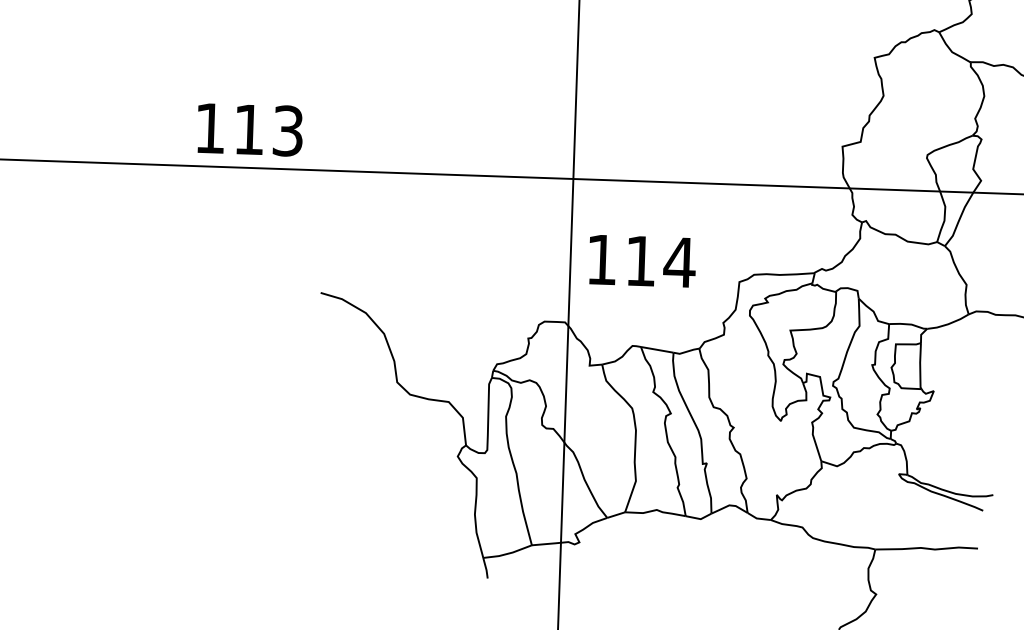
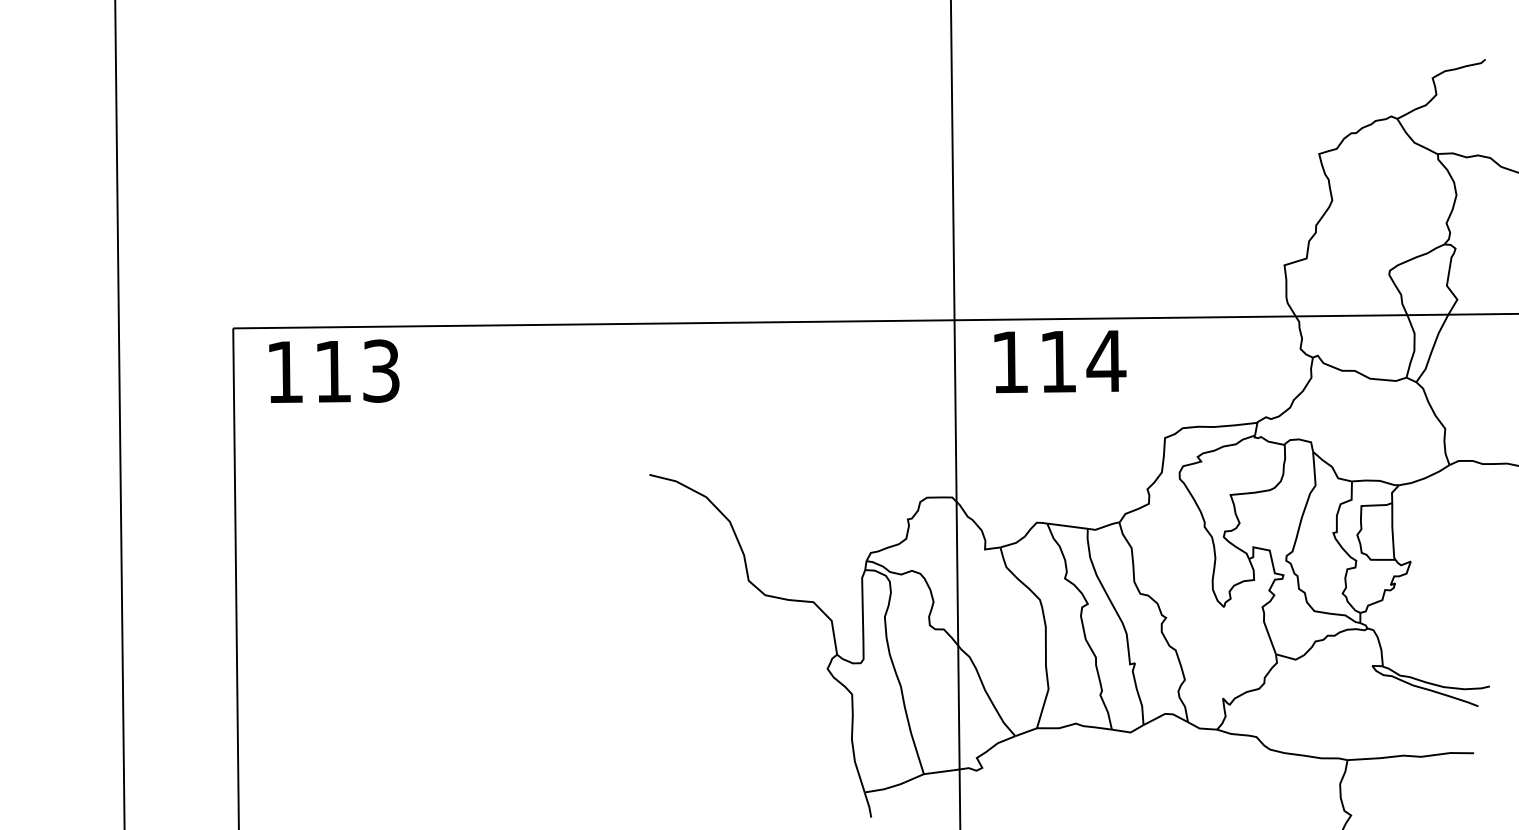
text: (250, 128) -> (334, 370), moved
text: (642, 261) -> (1060, 361), moved

